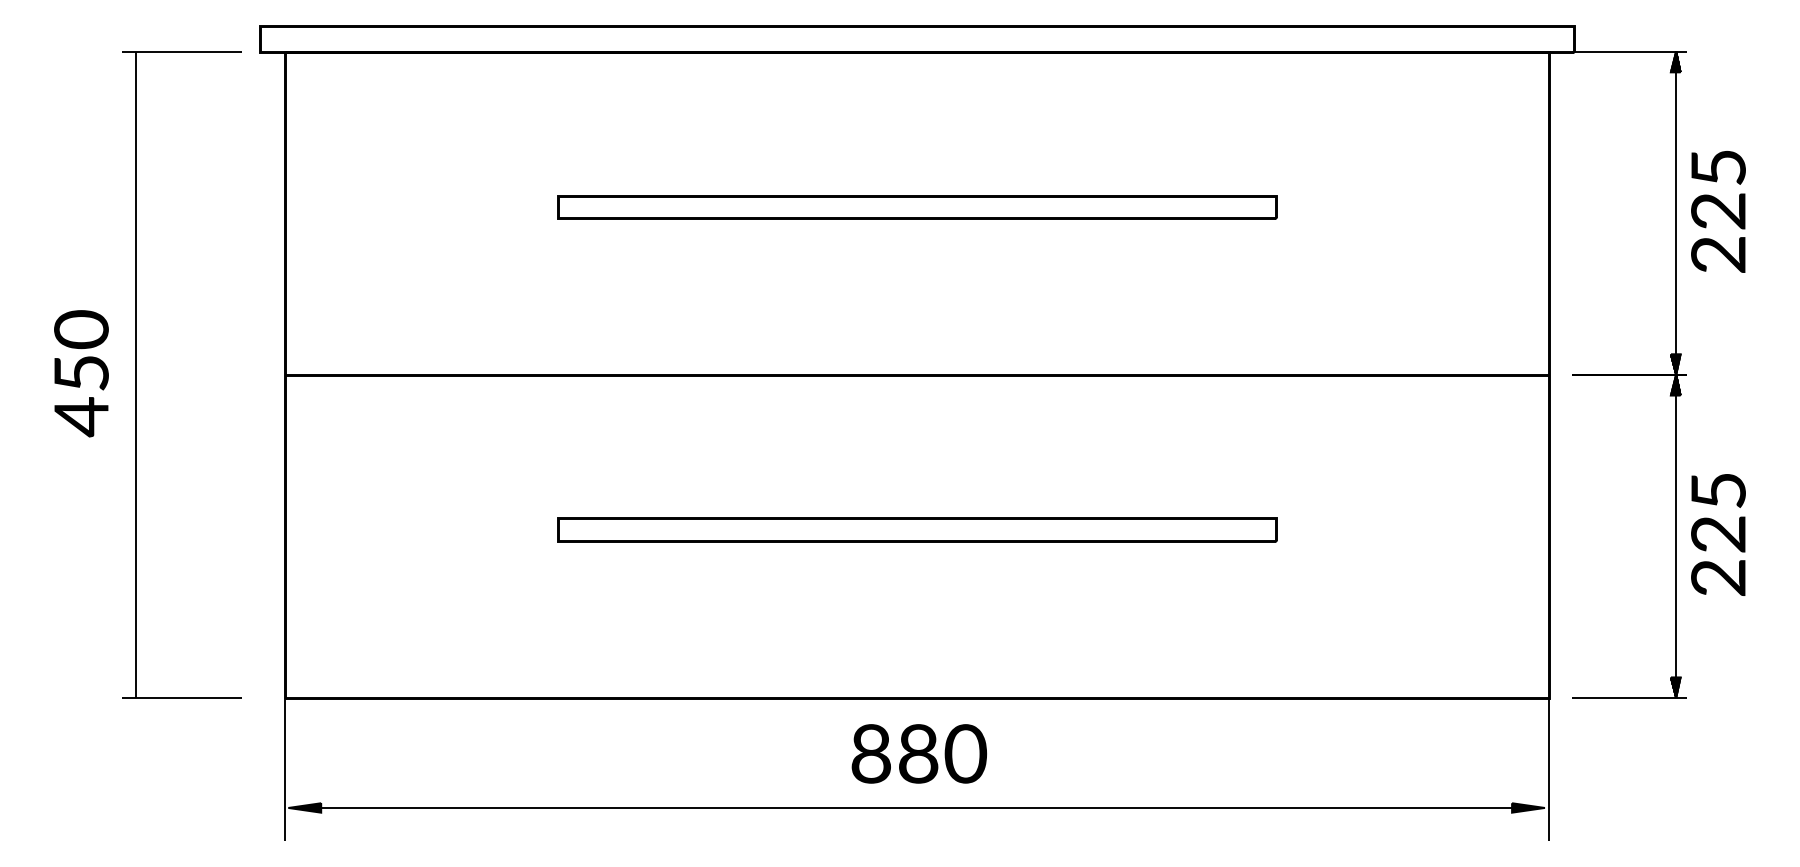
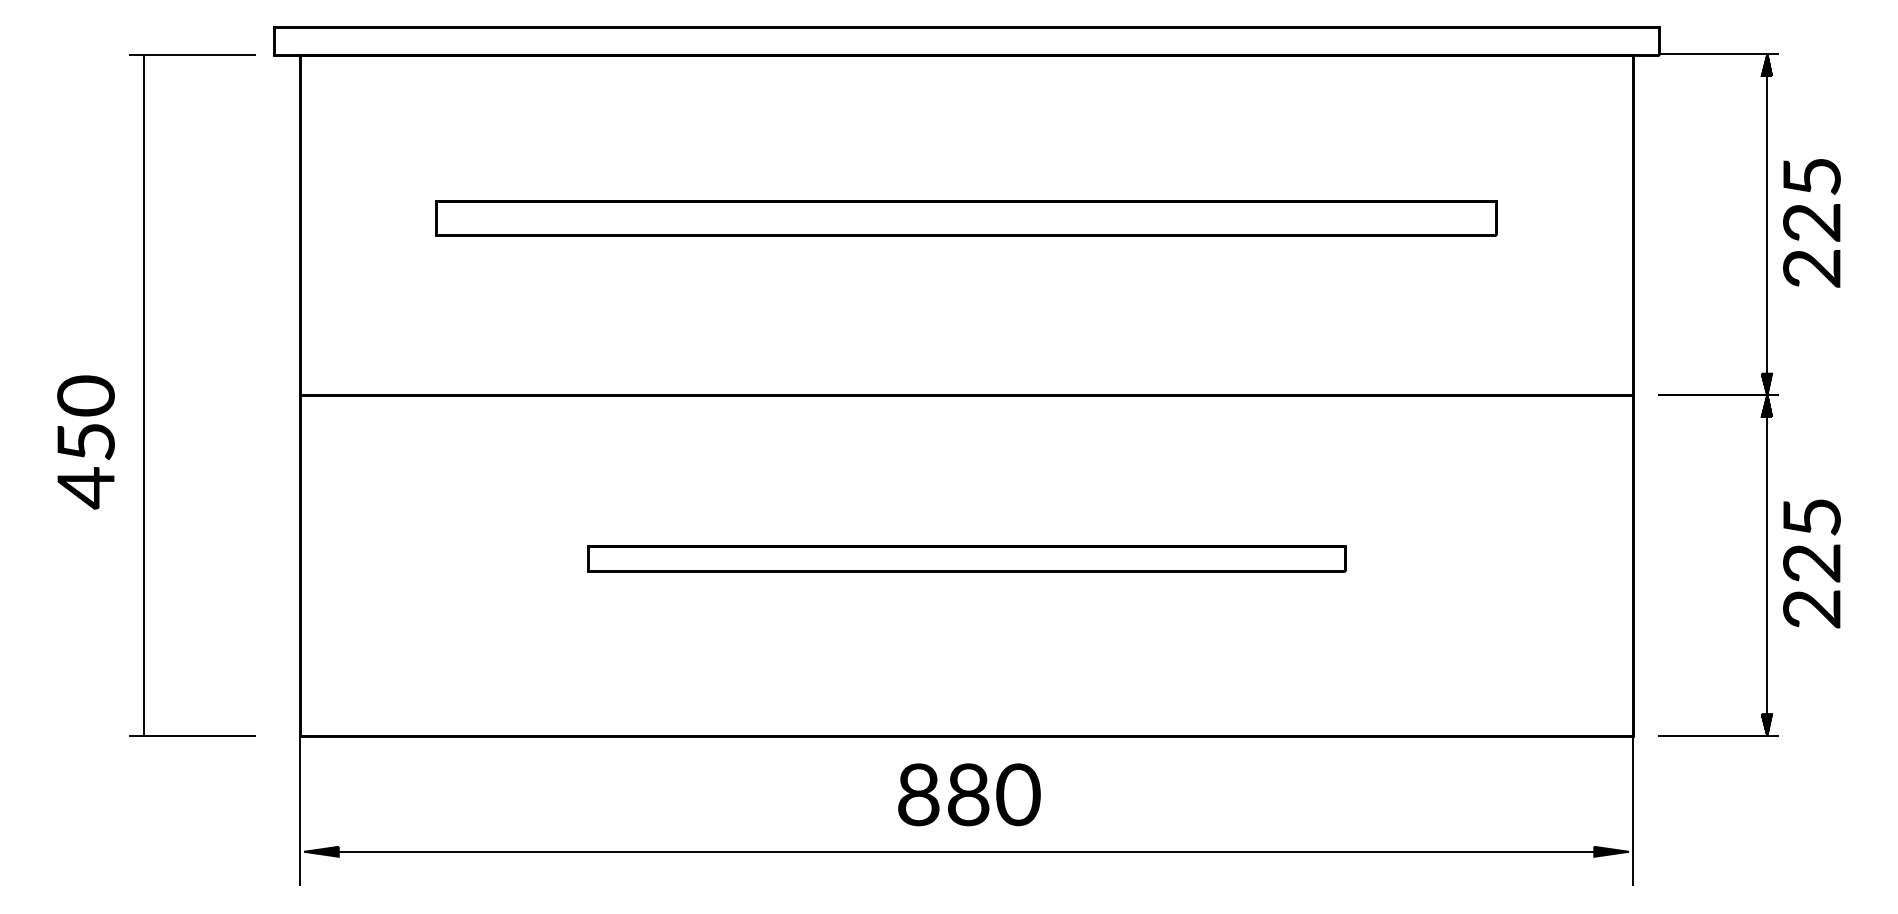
part: (917, 207) -> (967, 218), size x1.4
text: (81, 373) -> (86, 442), moved

